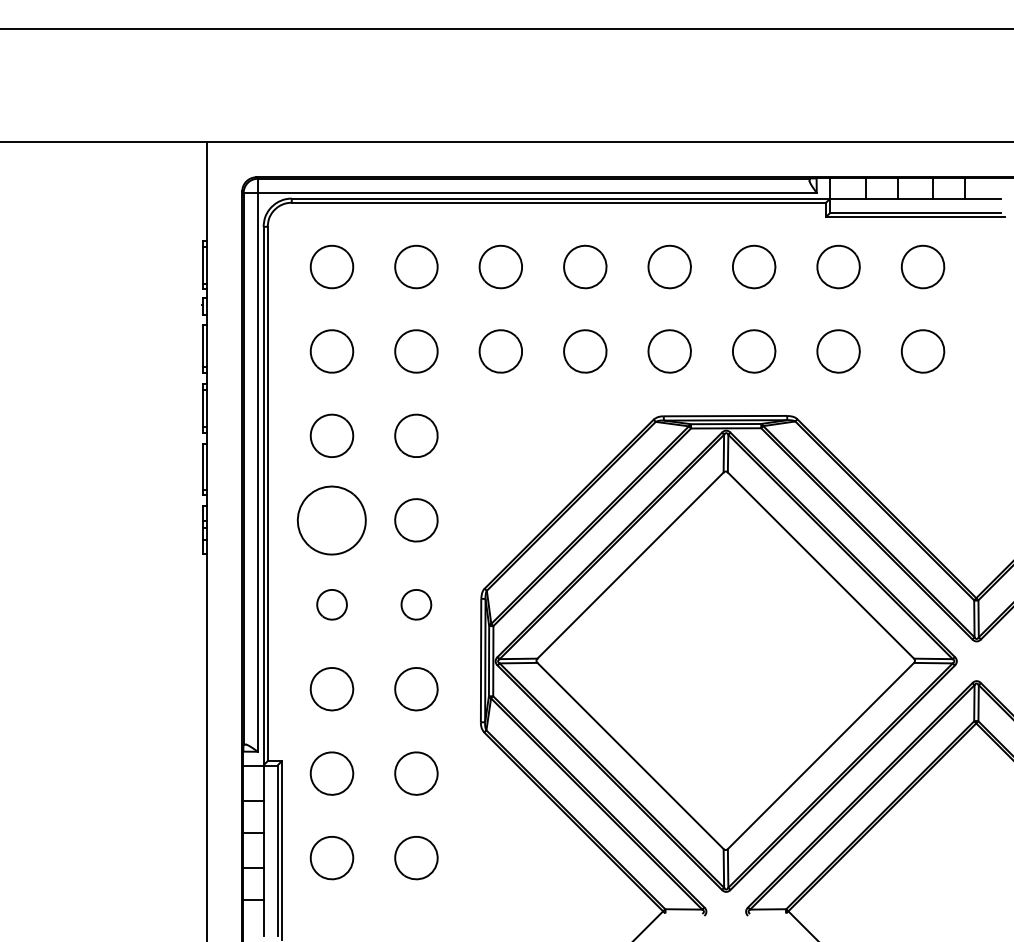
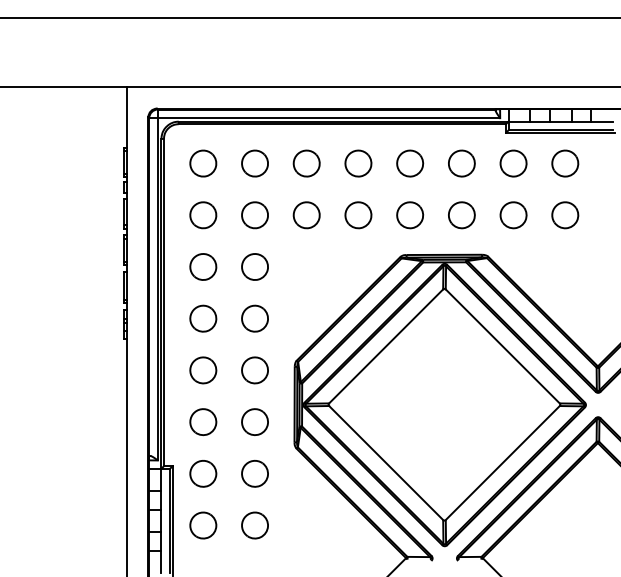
part: (332, 519) -> (203, 318), size x0.62
part: (332, 604) -> (203, 370), size x1.43
part: (415, 604) -> (254, 370), size x1.43

